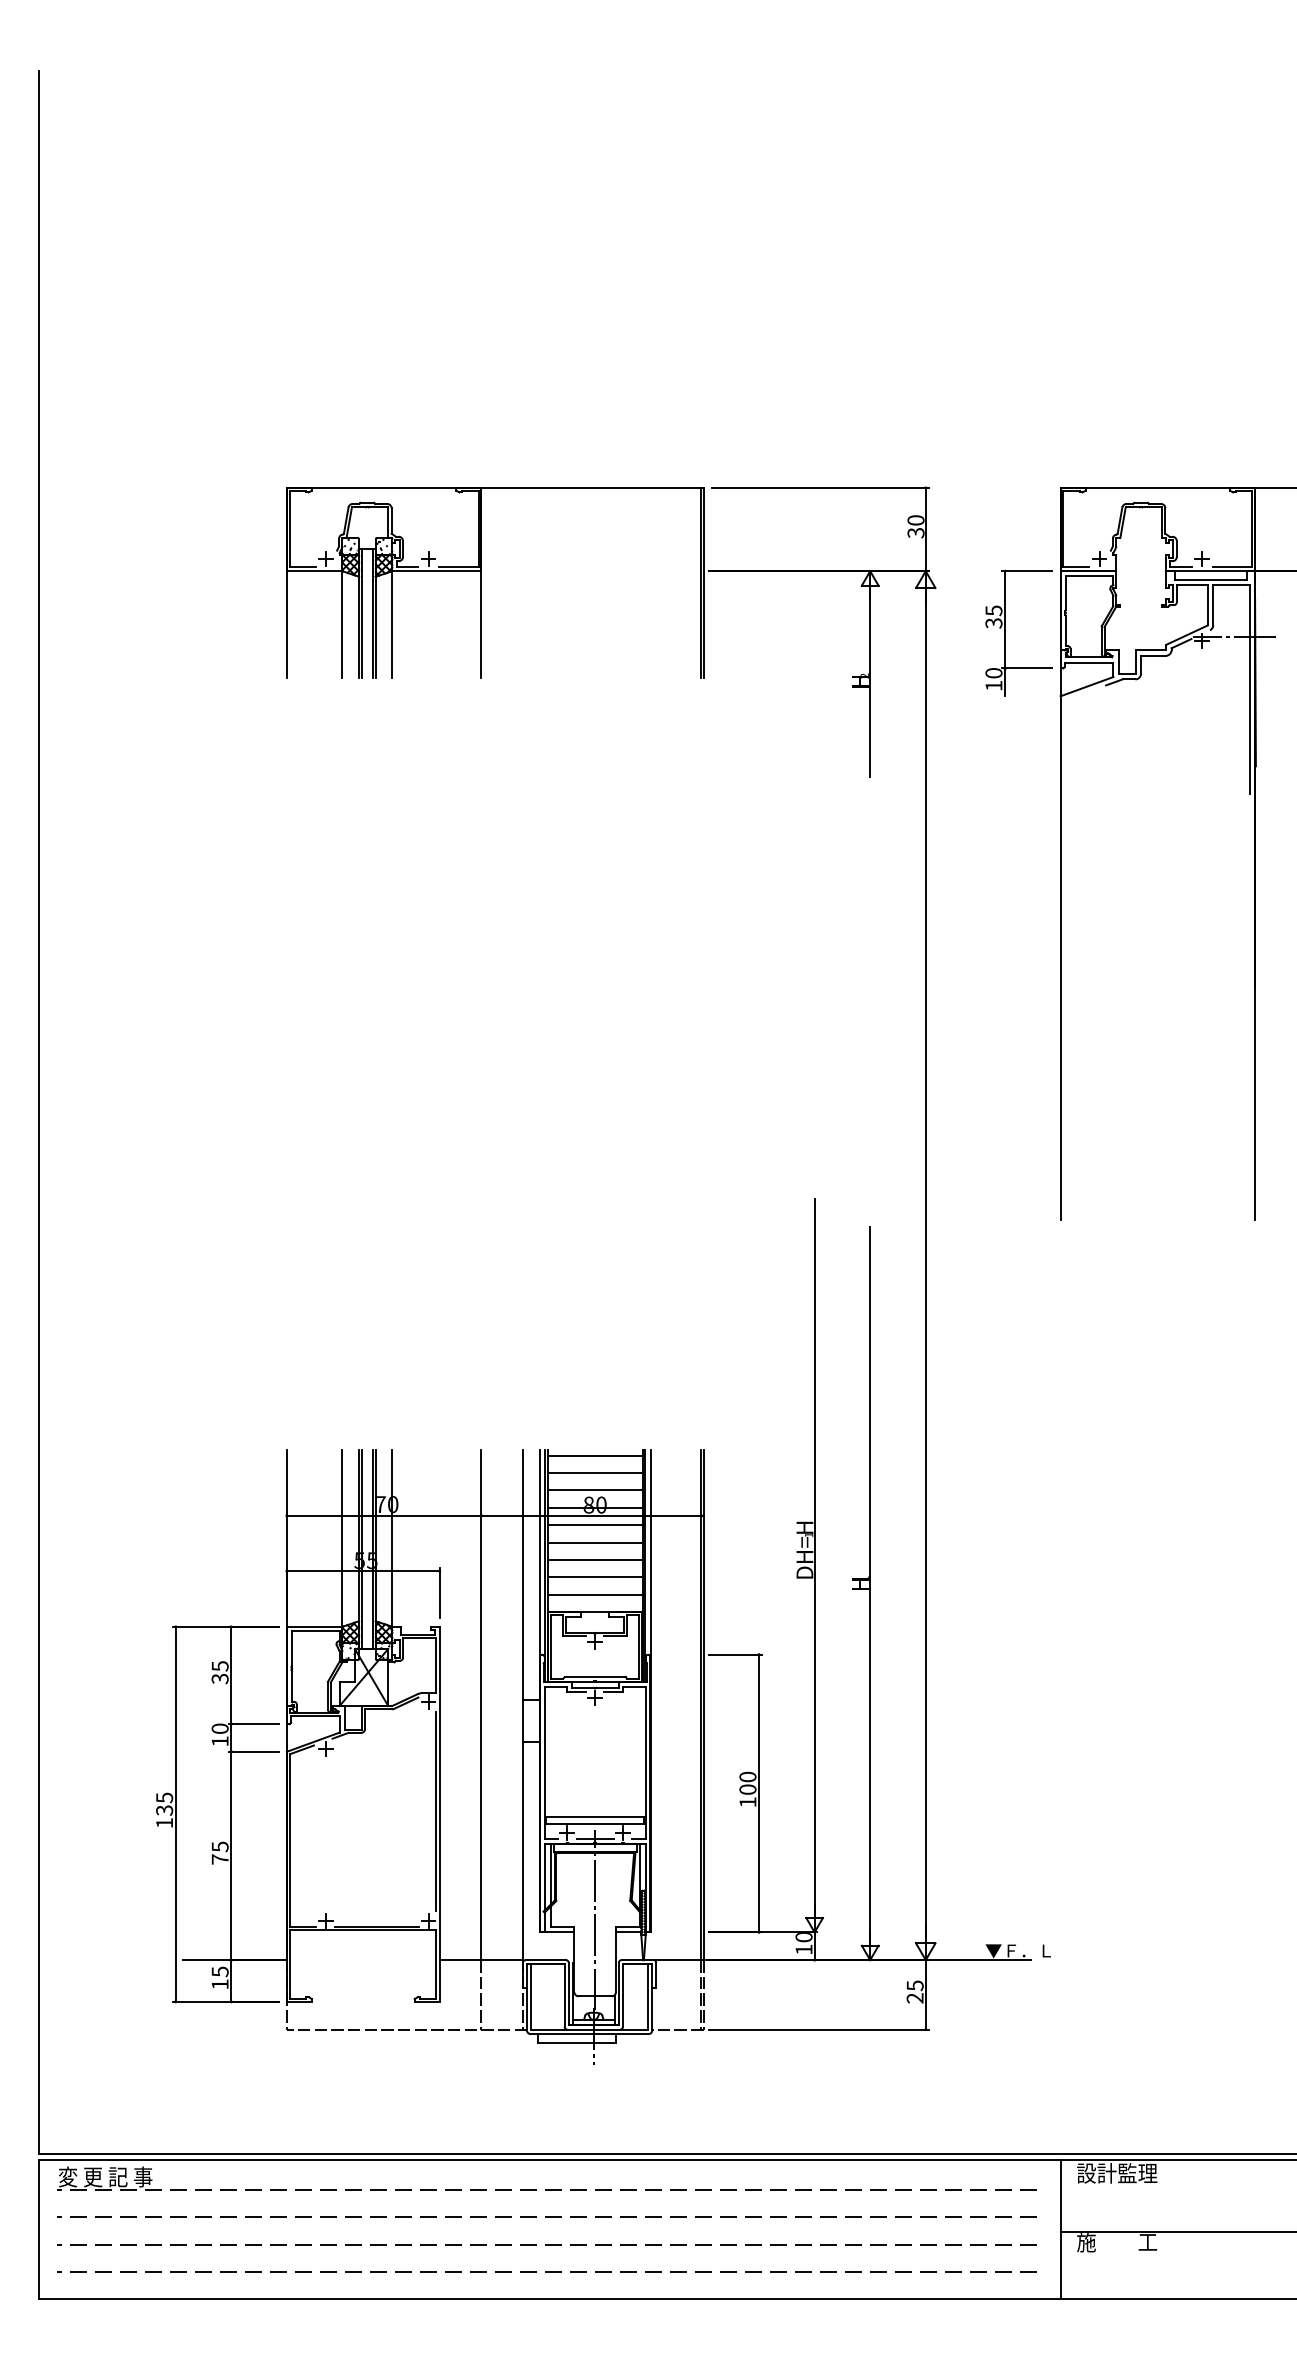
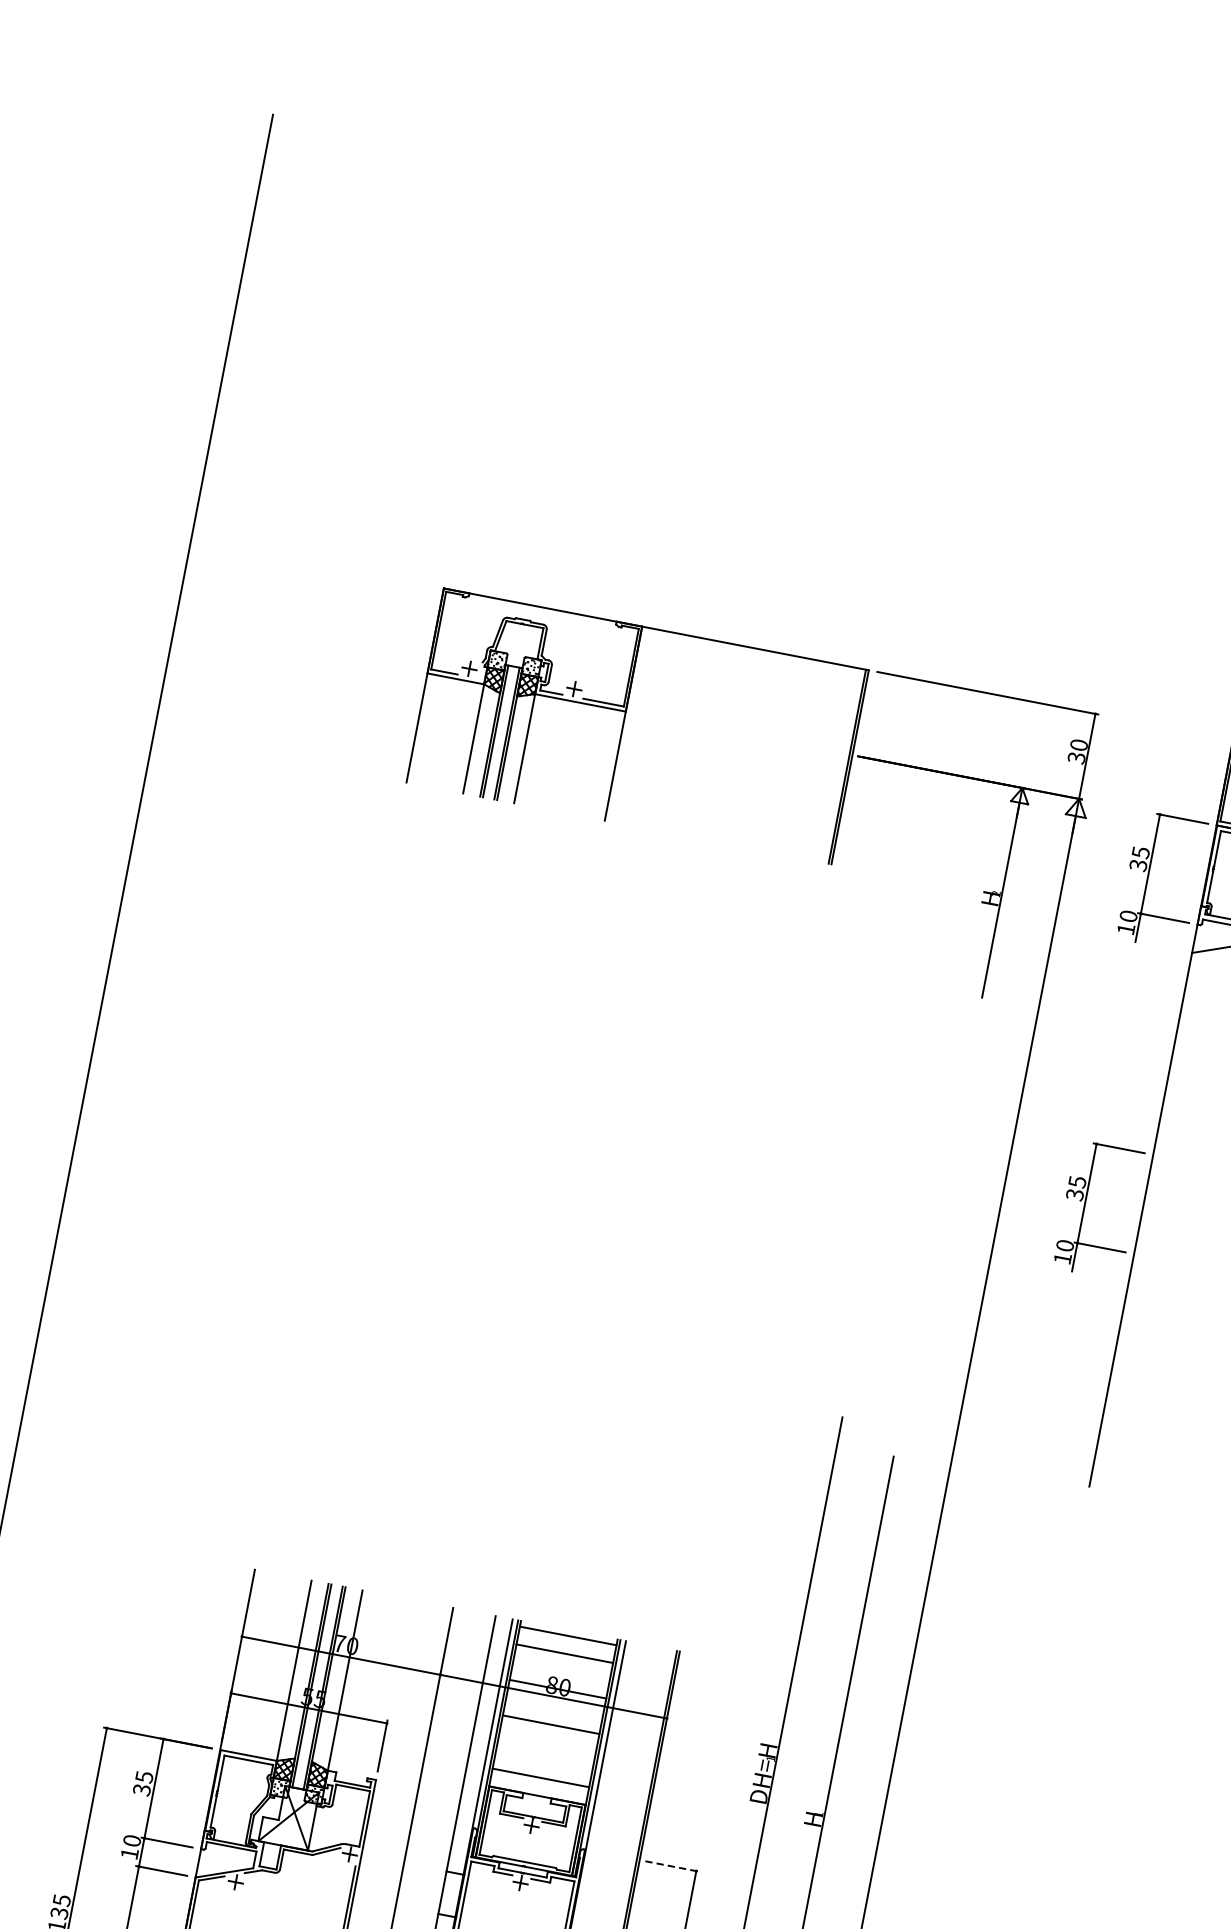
part: (1005, 955) -> (1084, 1206), added
line: (594, 1490) -> (560, 1671), removed
line: (594, 1525) -> (553, 1707), removed
line: (594, 1560) -> (546, 1742), removed
line: (594, 1577) -> (543, 1760), removed
line: (735, 1654) -> (672, 1866), solid -> dashed

